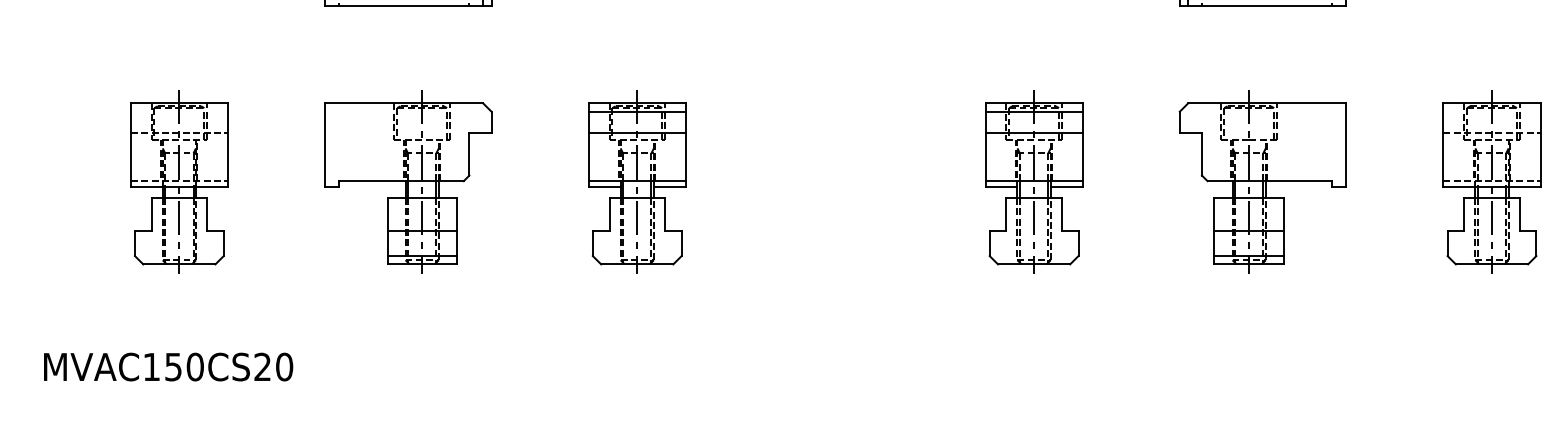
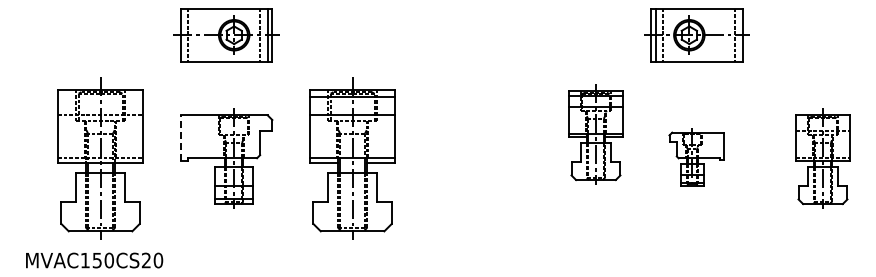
line: (324, 145) -> (180, 138), solid -> dashed
part: (179, 181) -> (100, 158), size x1.6
part: (637, 181) -> (352, 158), size x1.6
part: (1033, 181) -> (595, 134), moved
part: (1262, 181) -> (696, 158), size x0.6

